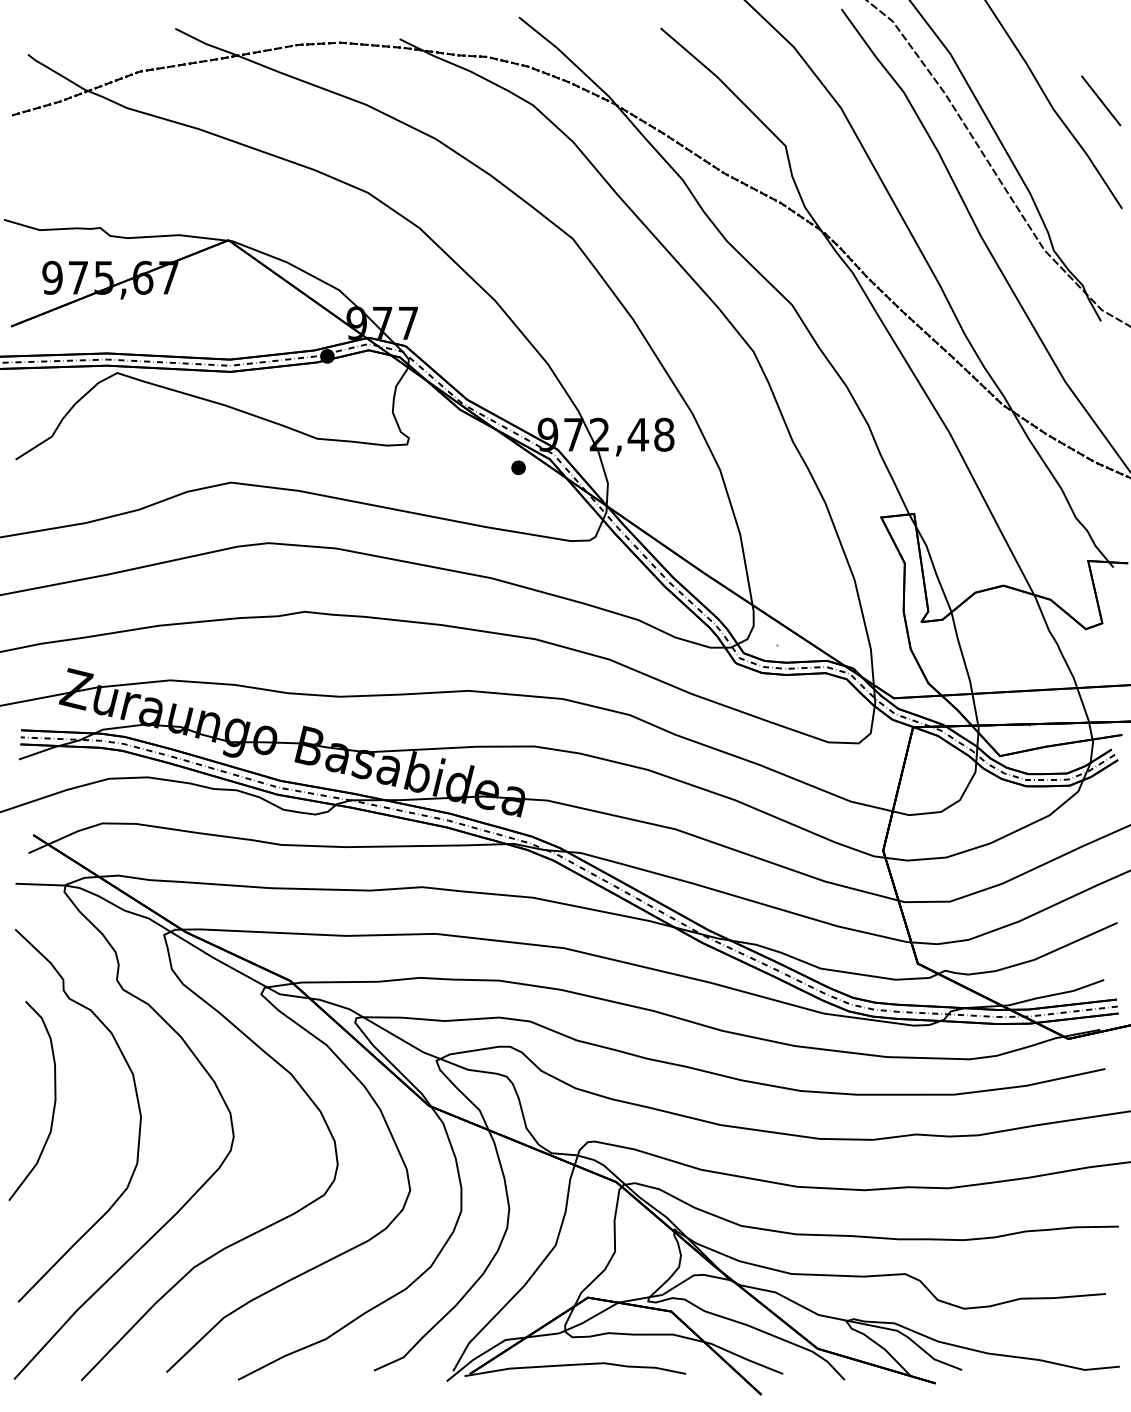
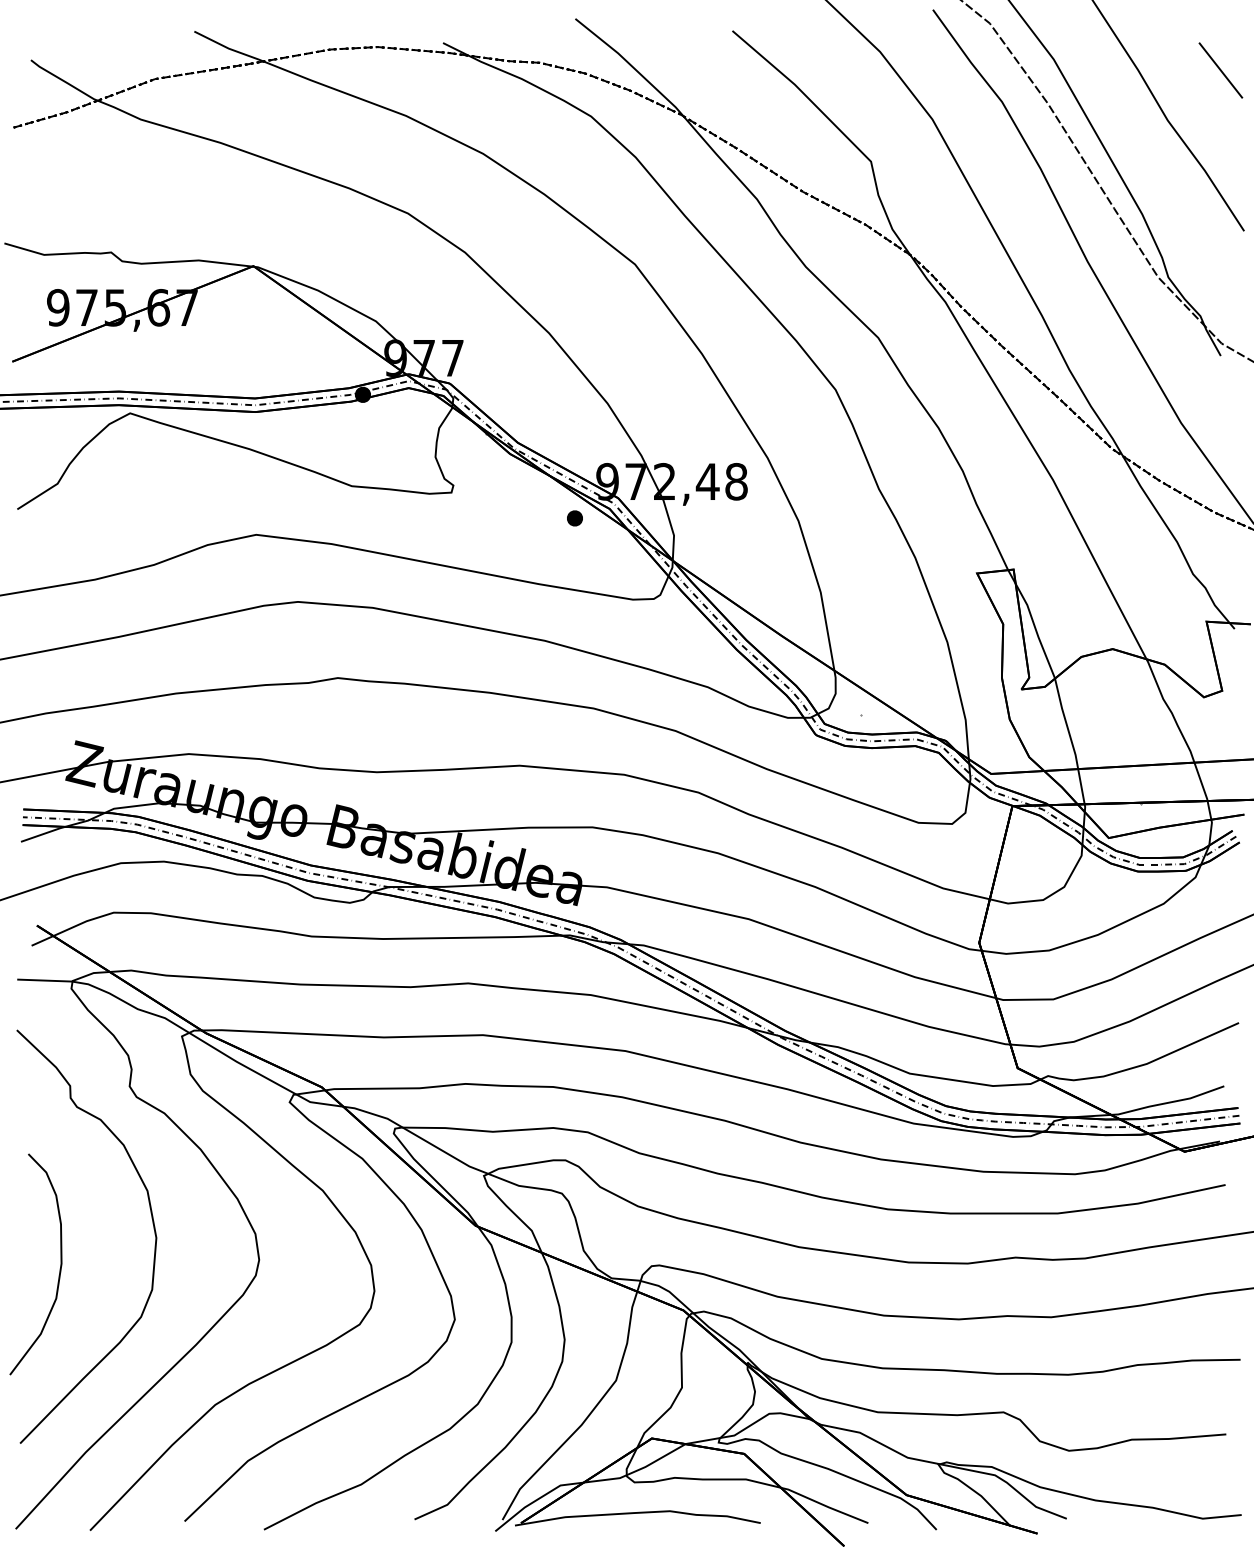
line: (1100, 100) -> (1220, 70), moved
curve: (53, 1104) -> (59, 1268), moved

